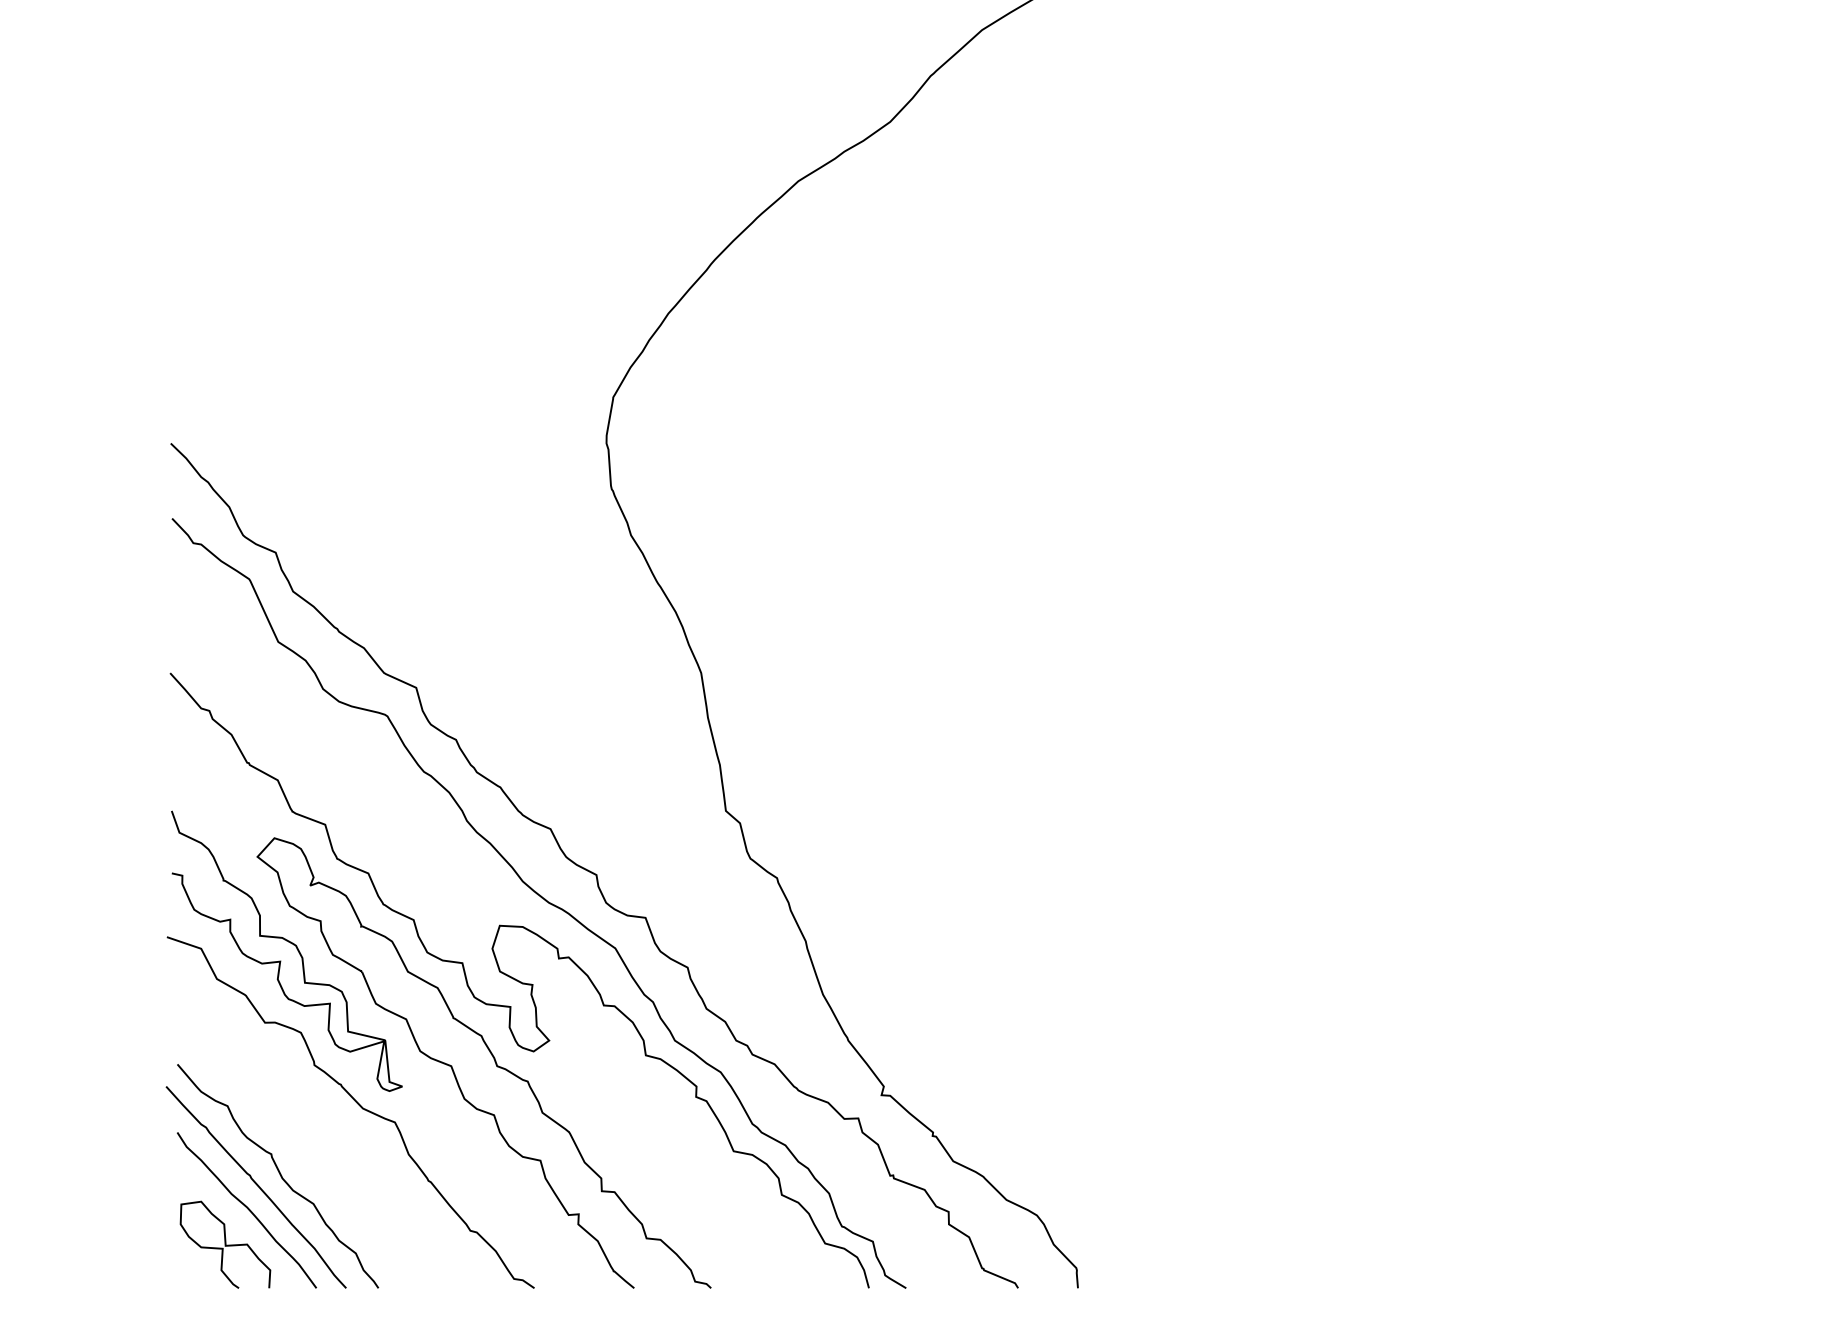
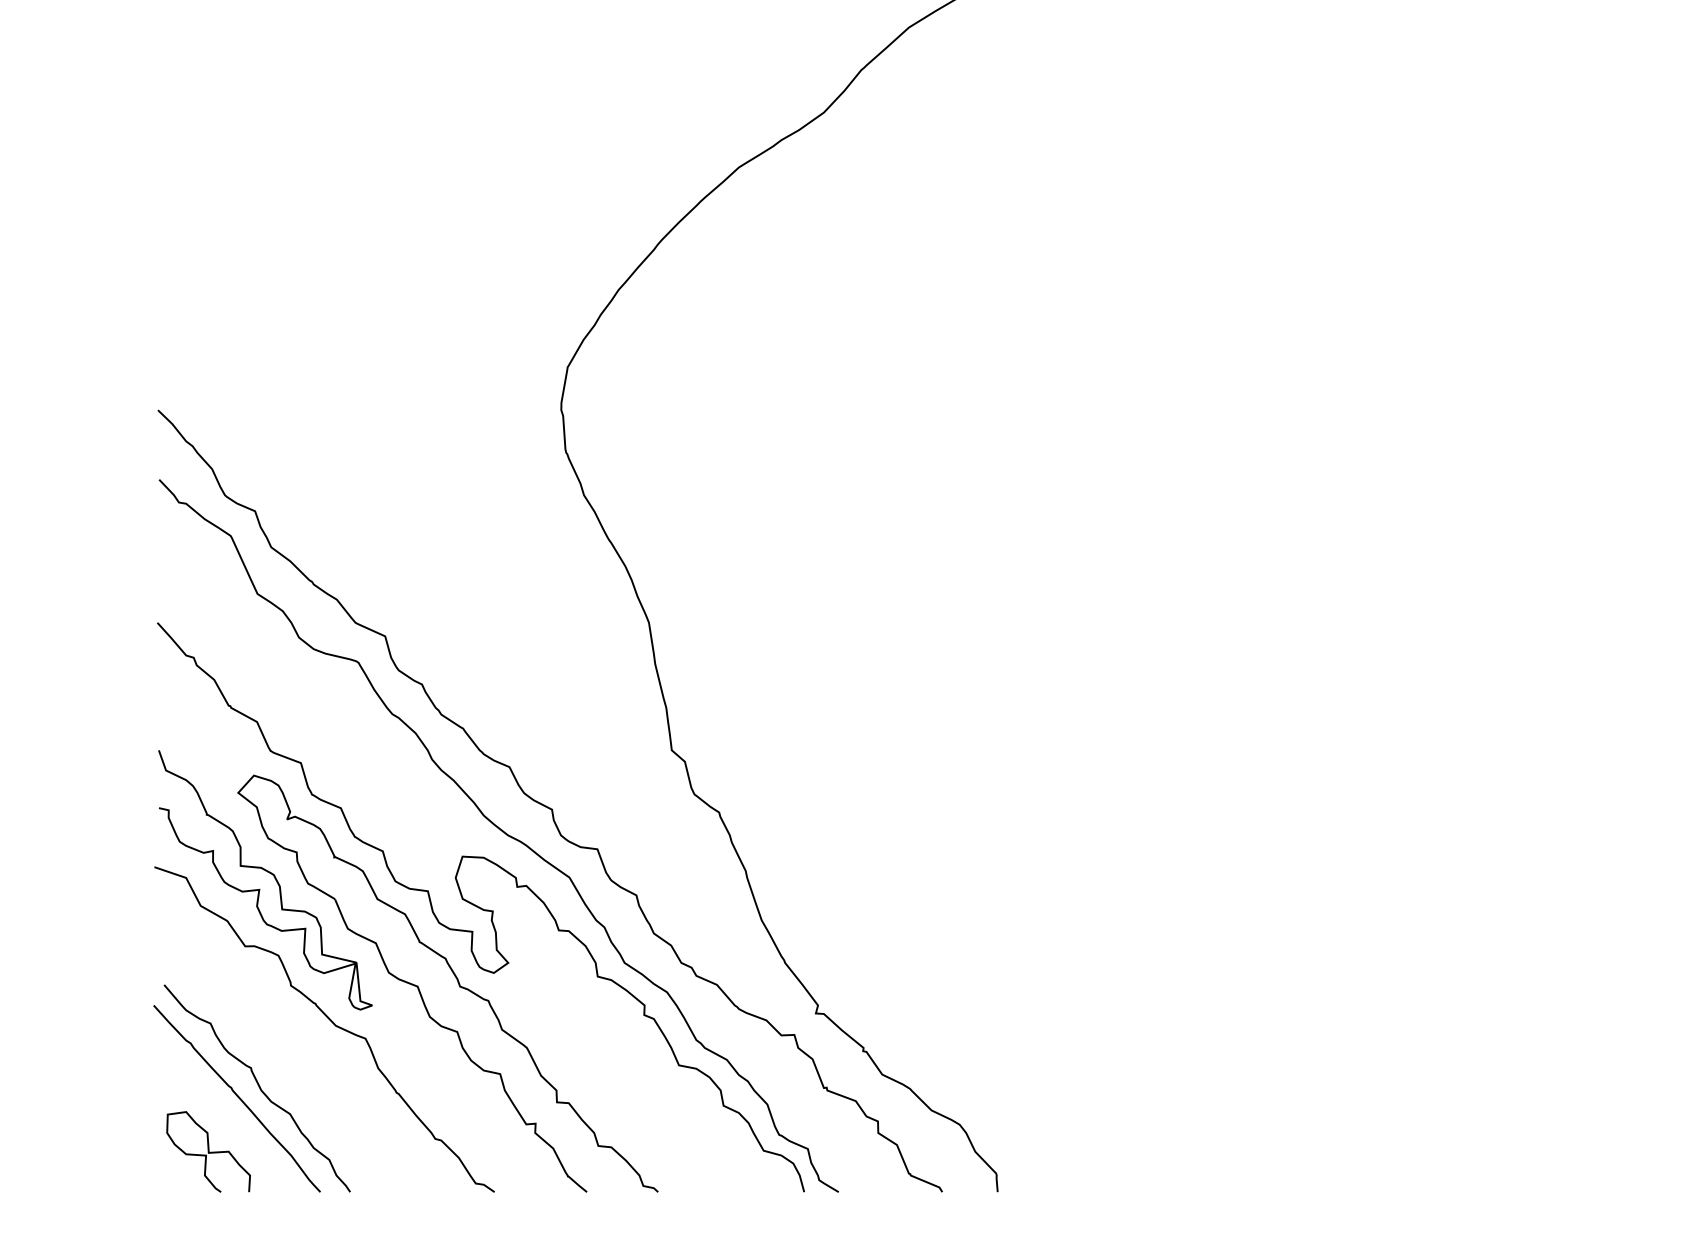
curve: (247, 1209) -> (229, 1119), removed

